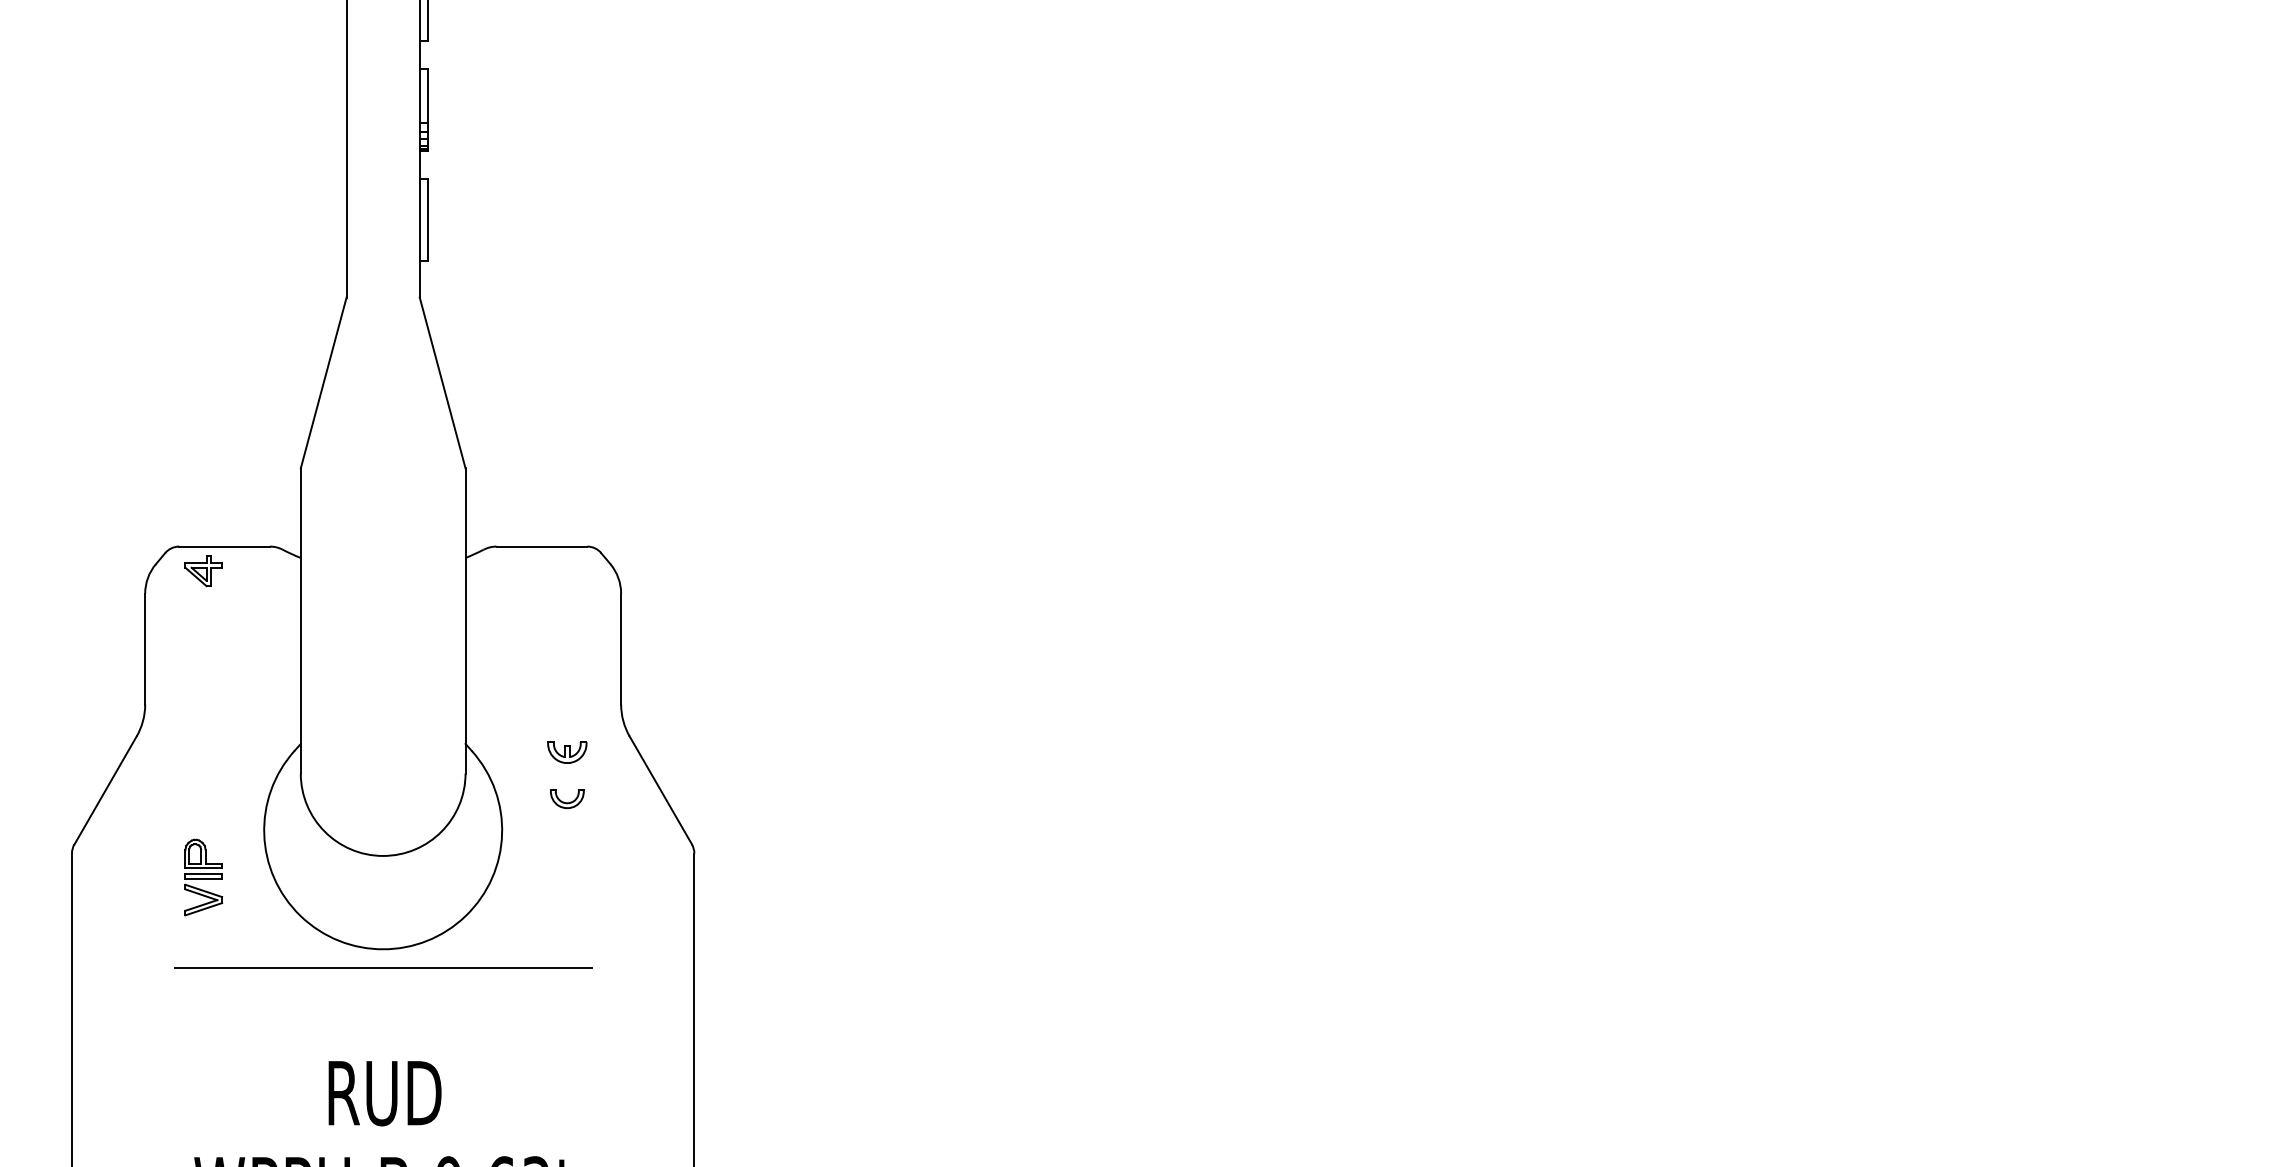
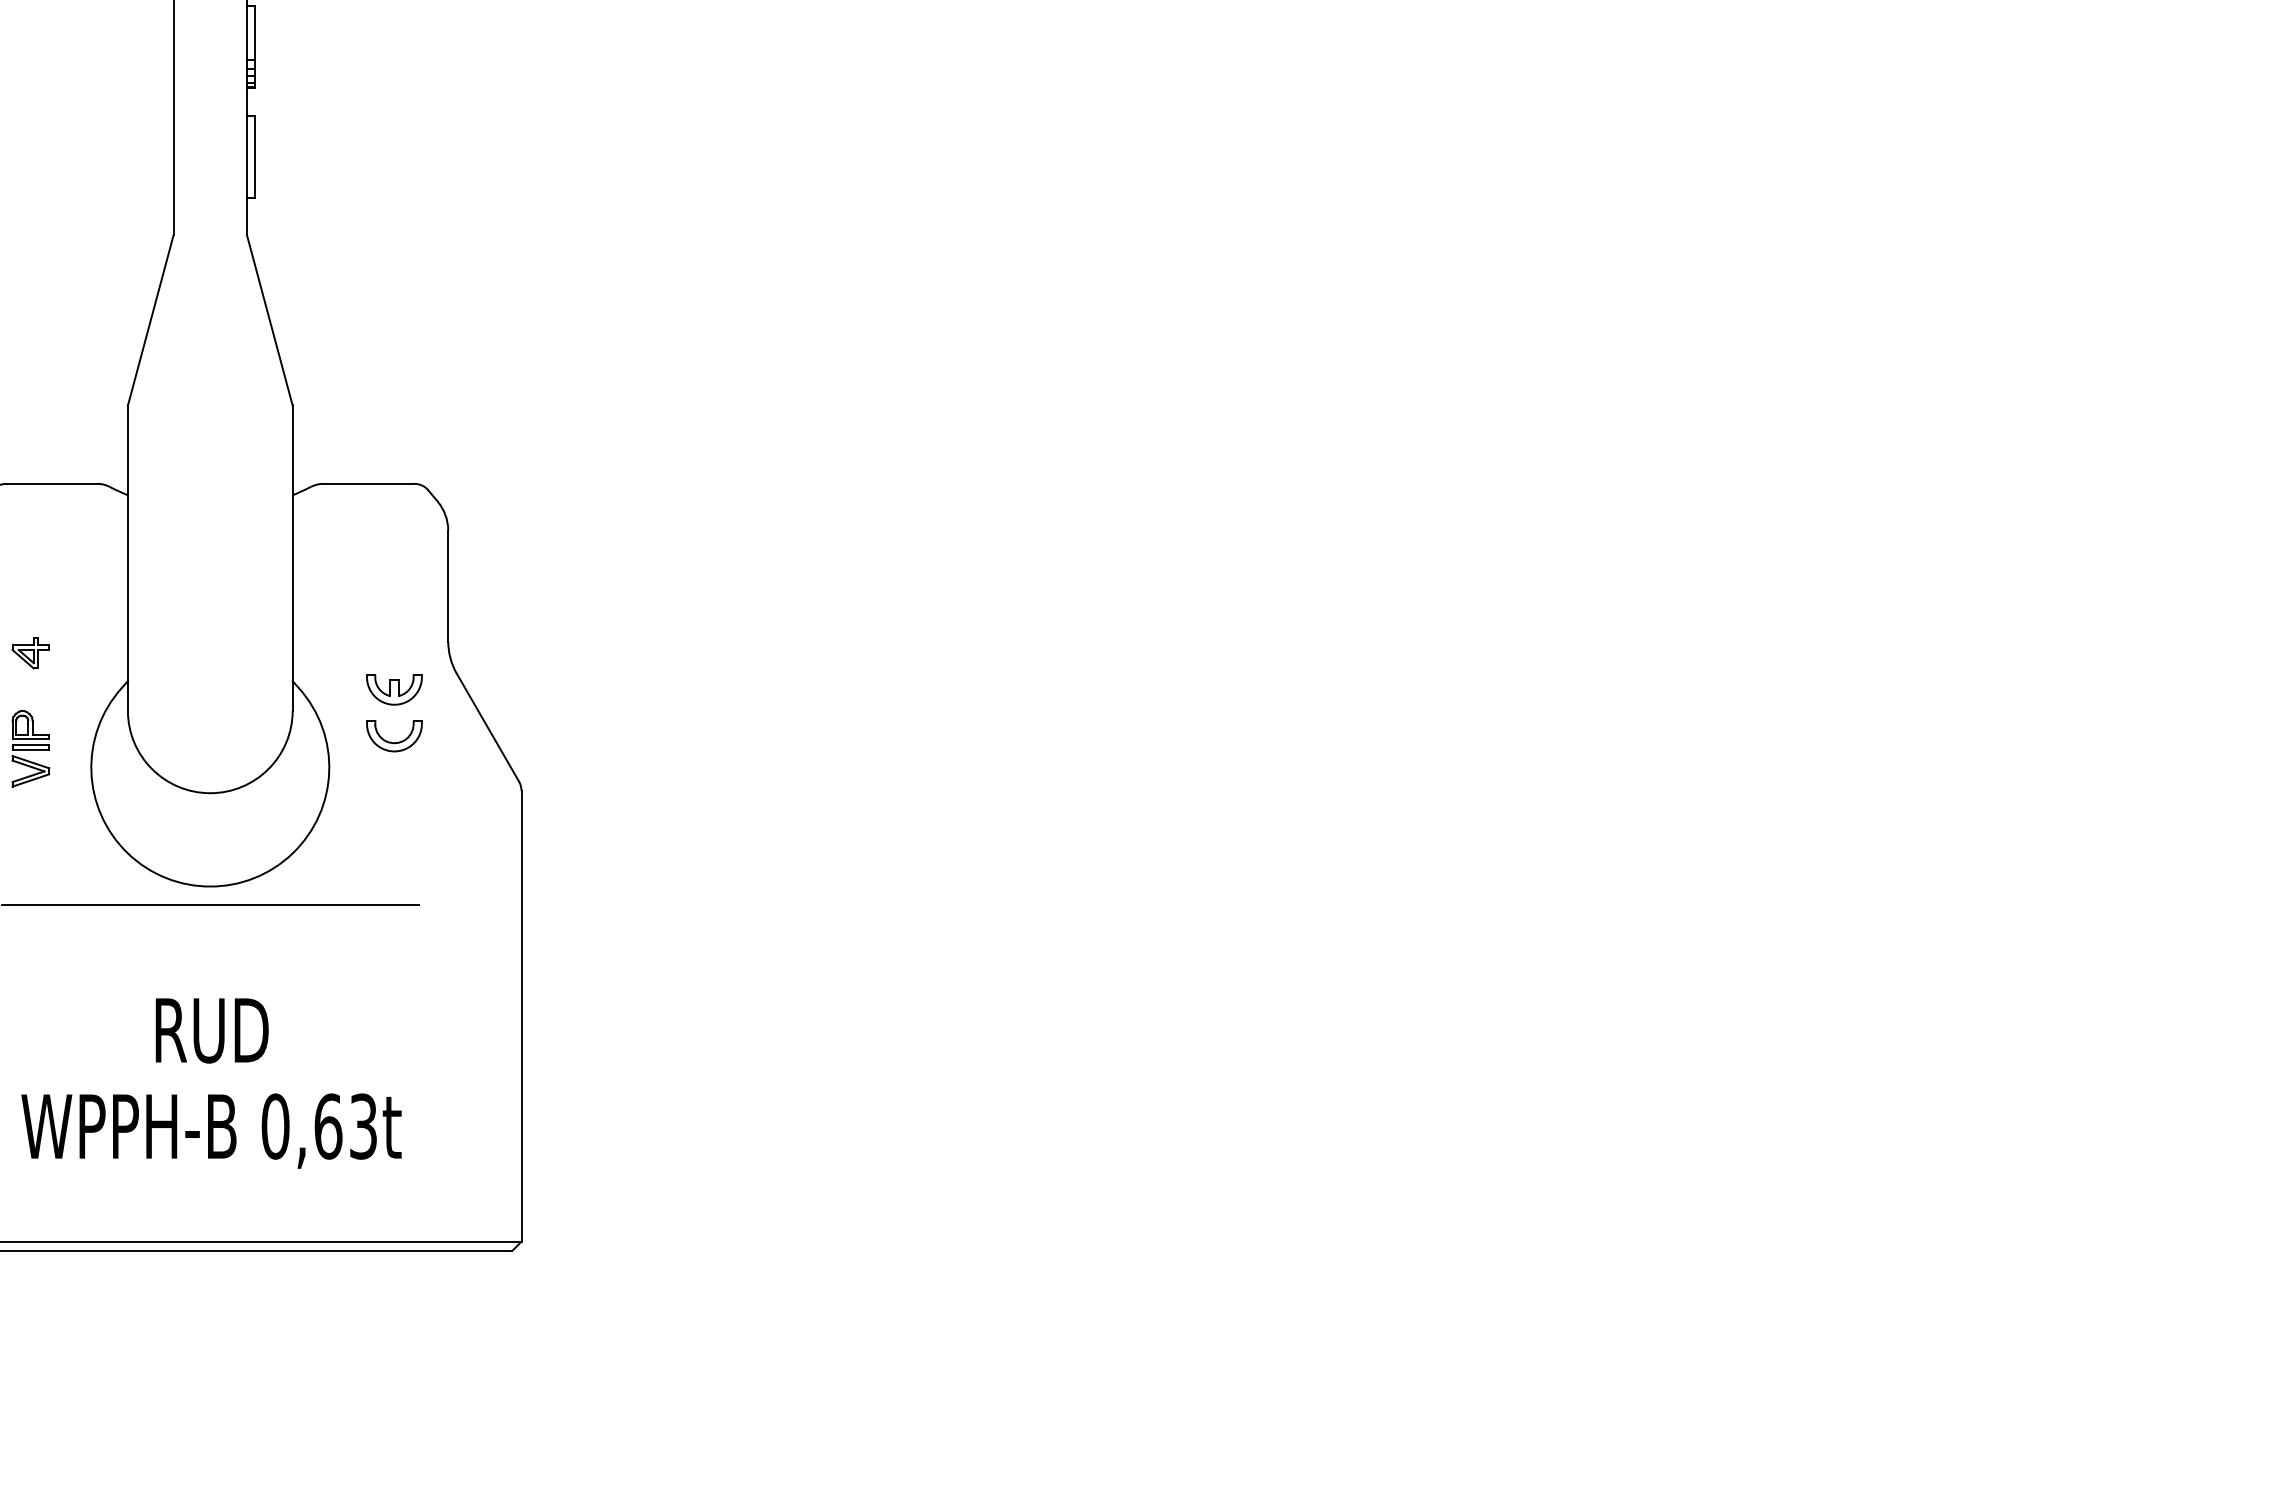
part: (203, 571) -> (30, 653), moved
part: (567, 752) -> (394, 689), size x1.43
part: (567, 799) -> (394, 736), size x1.67
part: (203, 877) -> (30, 748), moved

